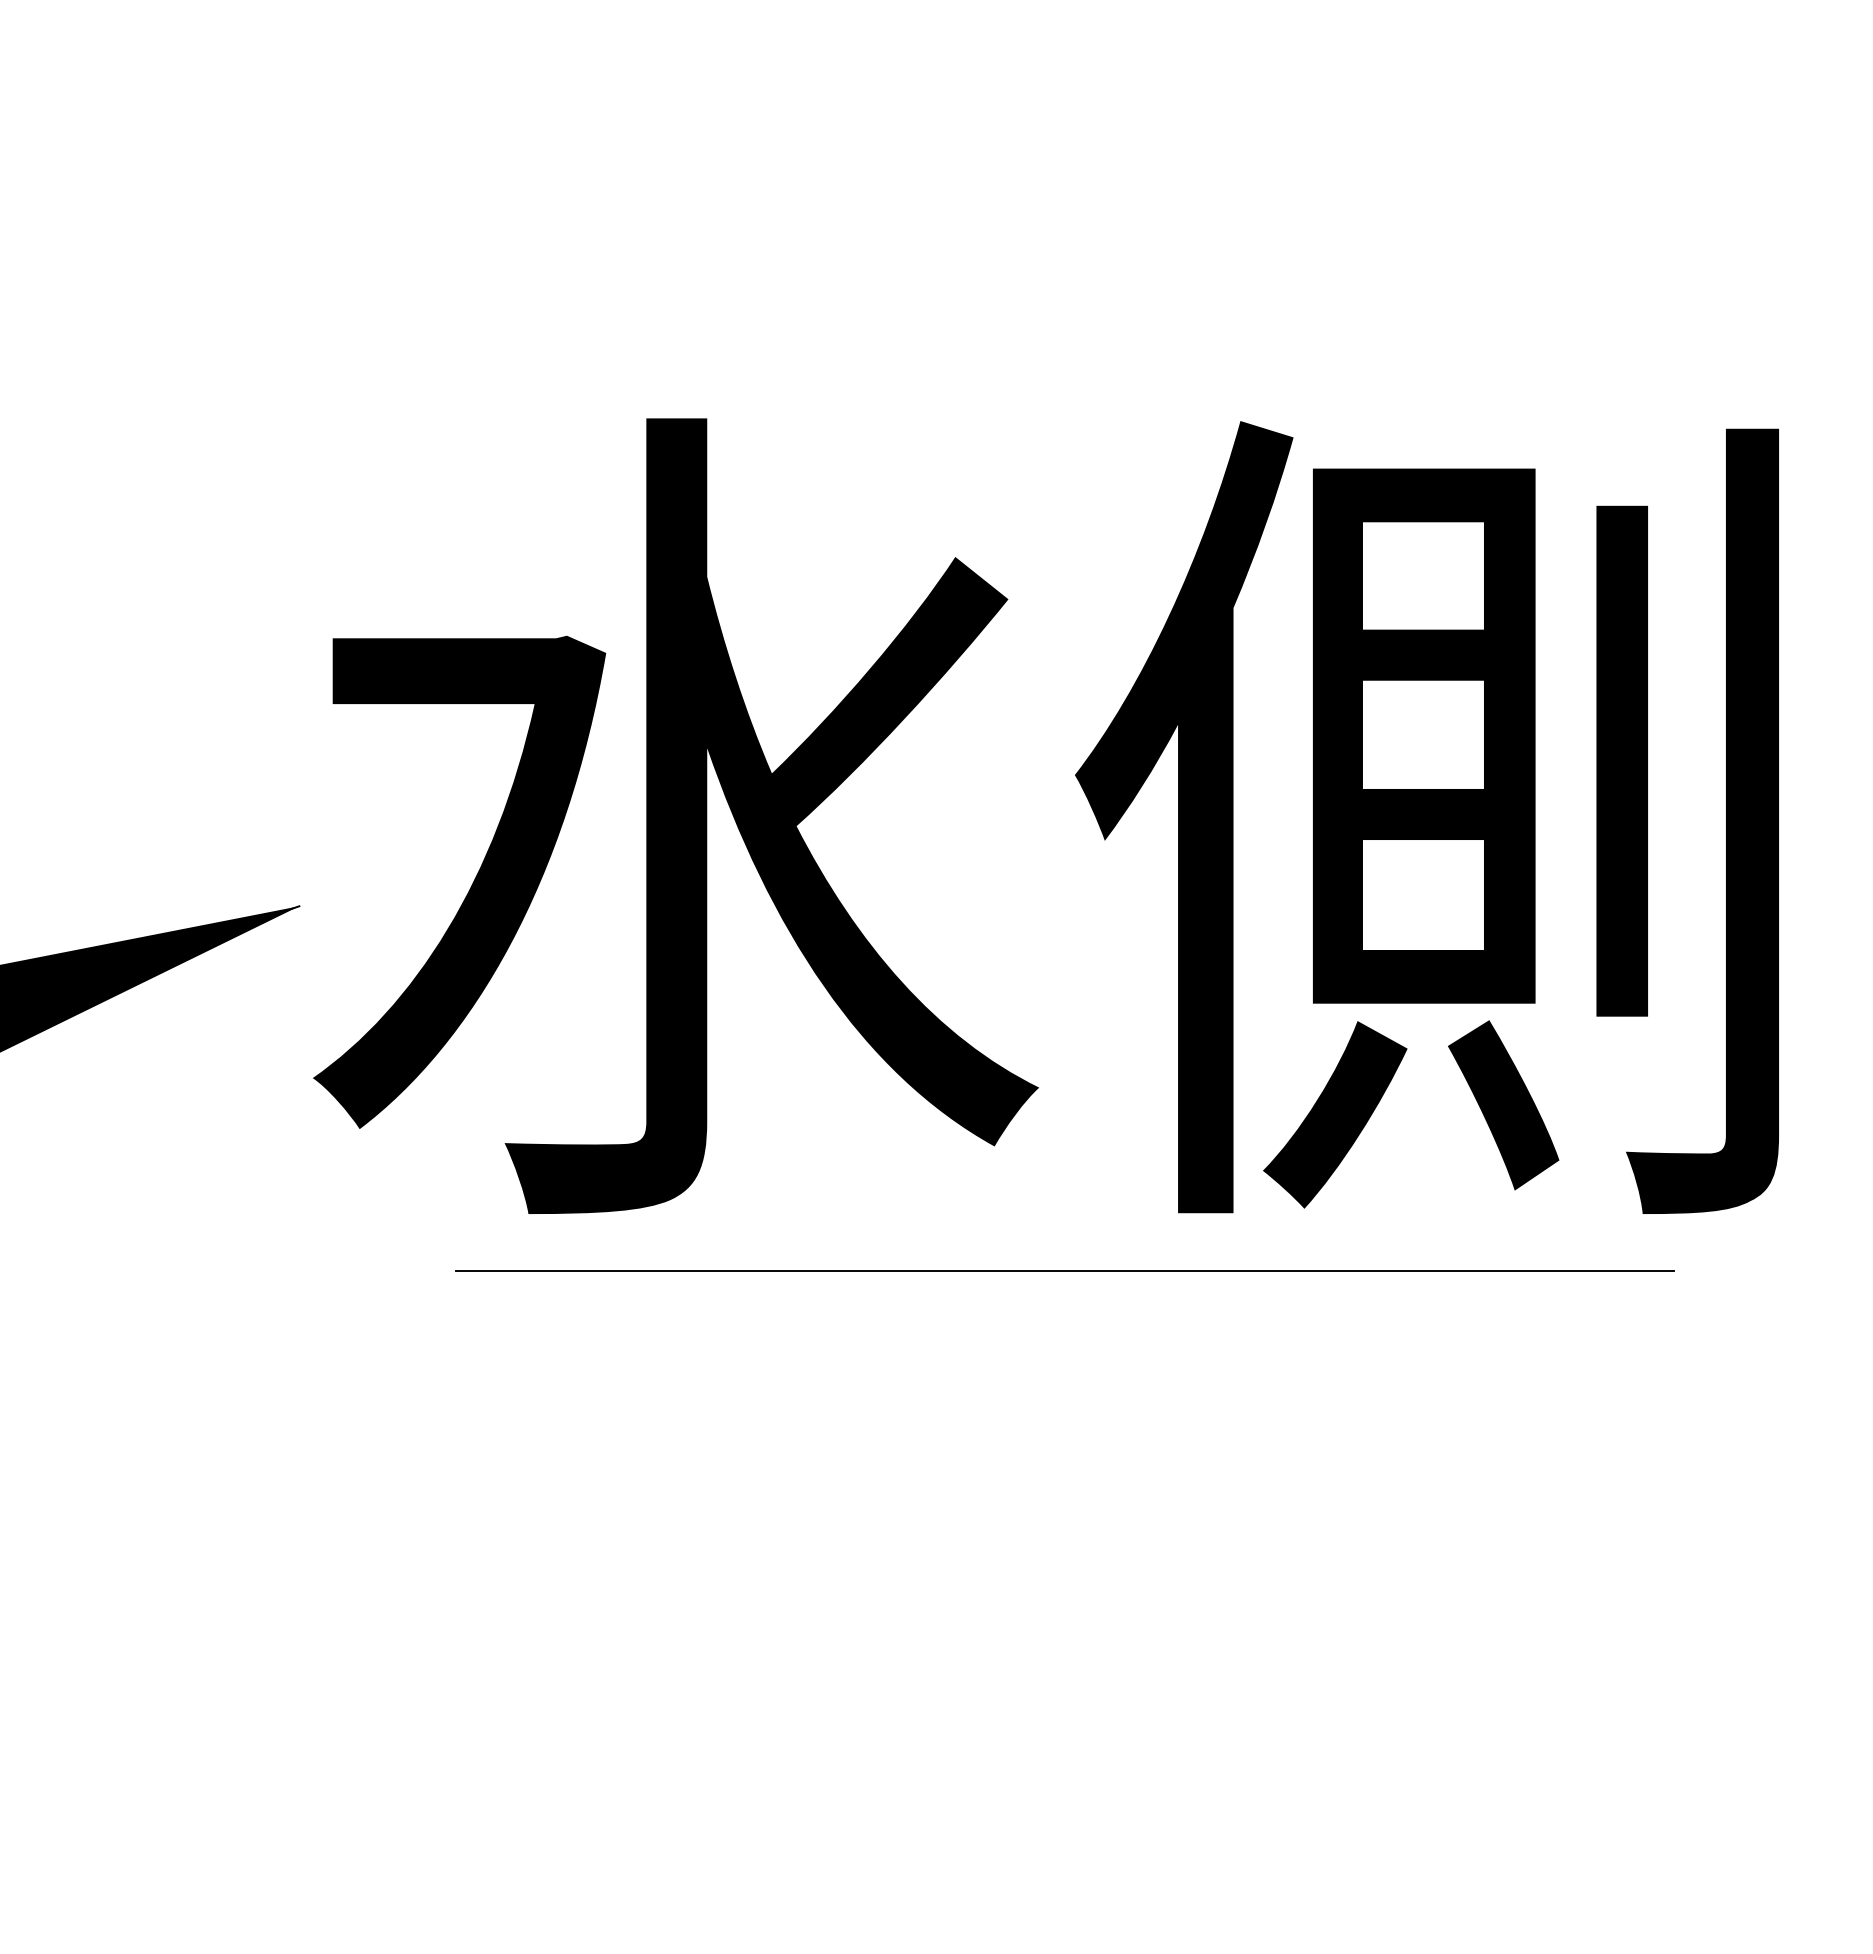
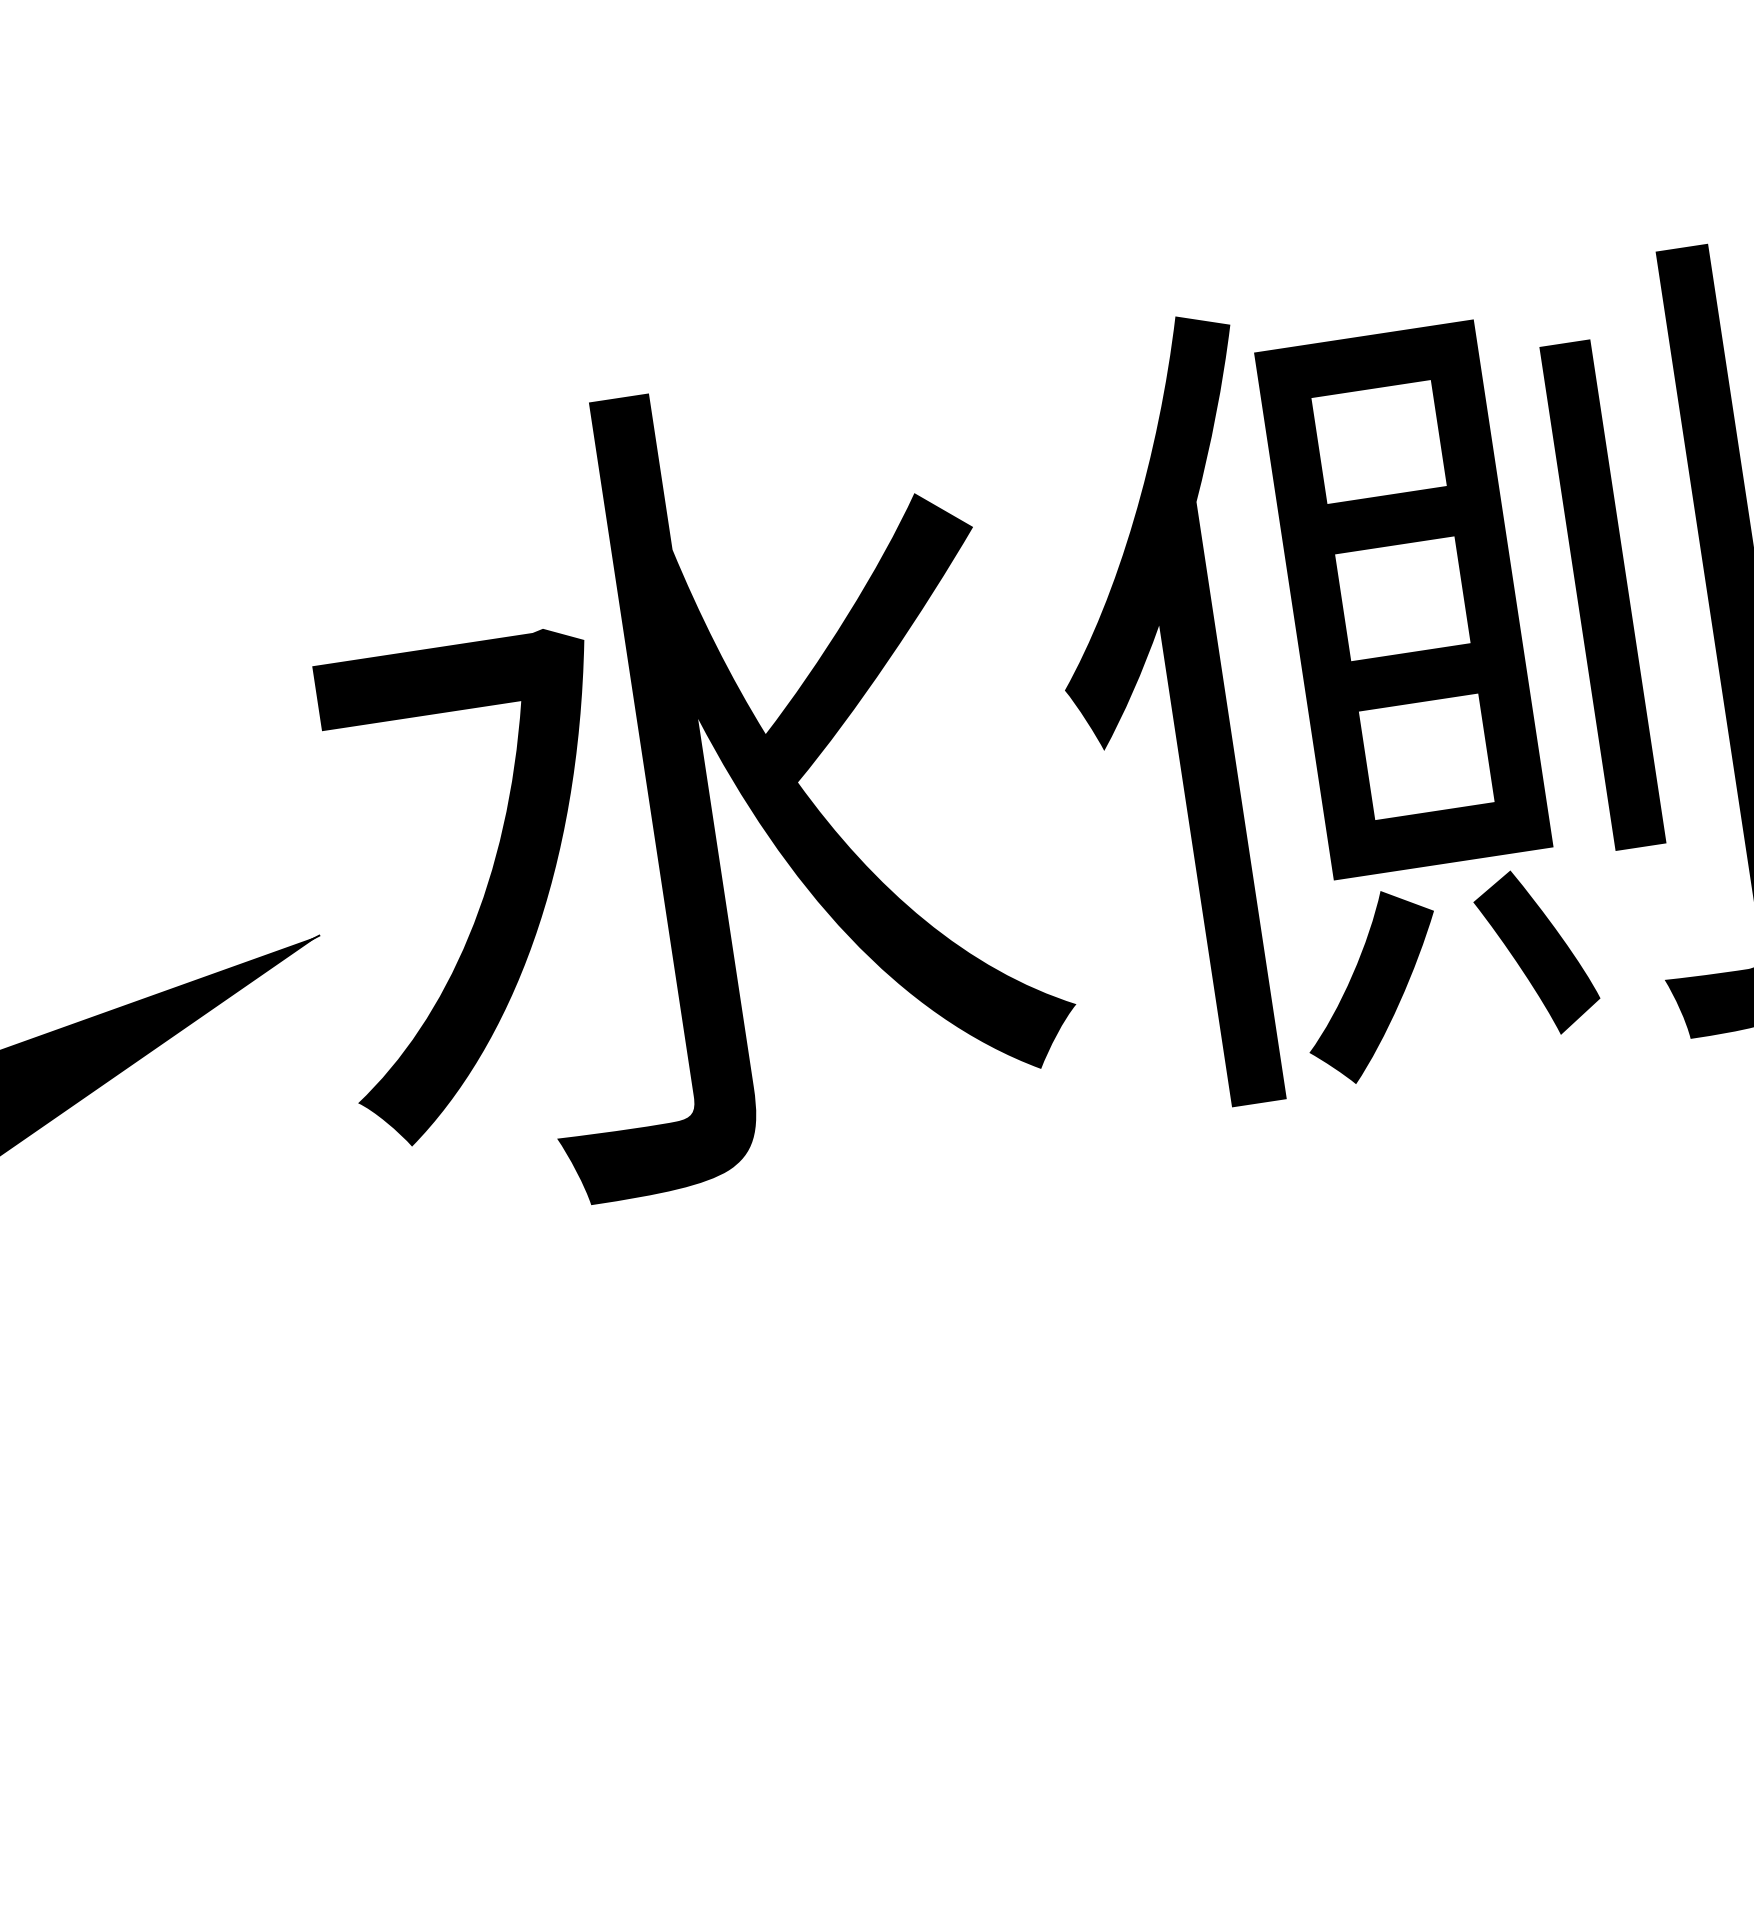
line: (1064, 1270) -> (1128, 1180), removed

